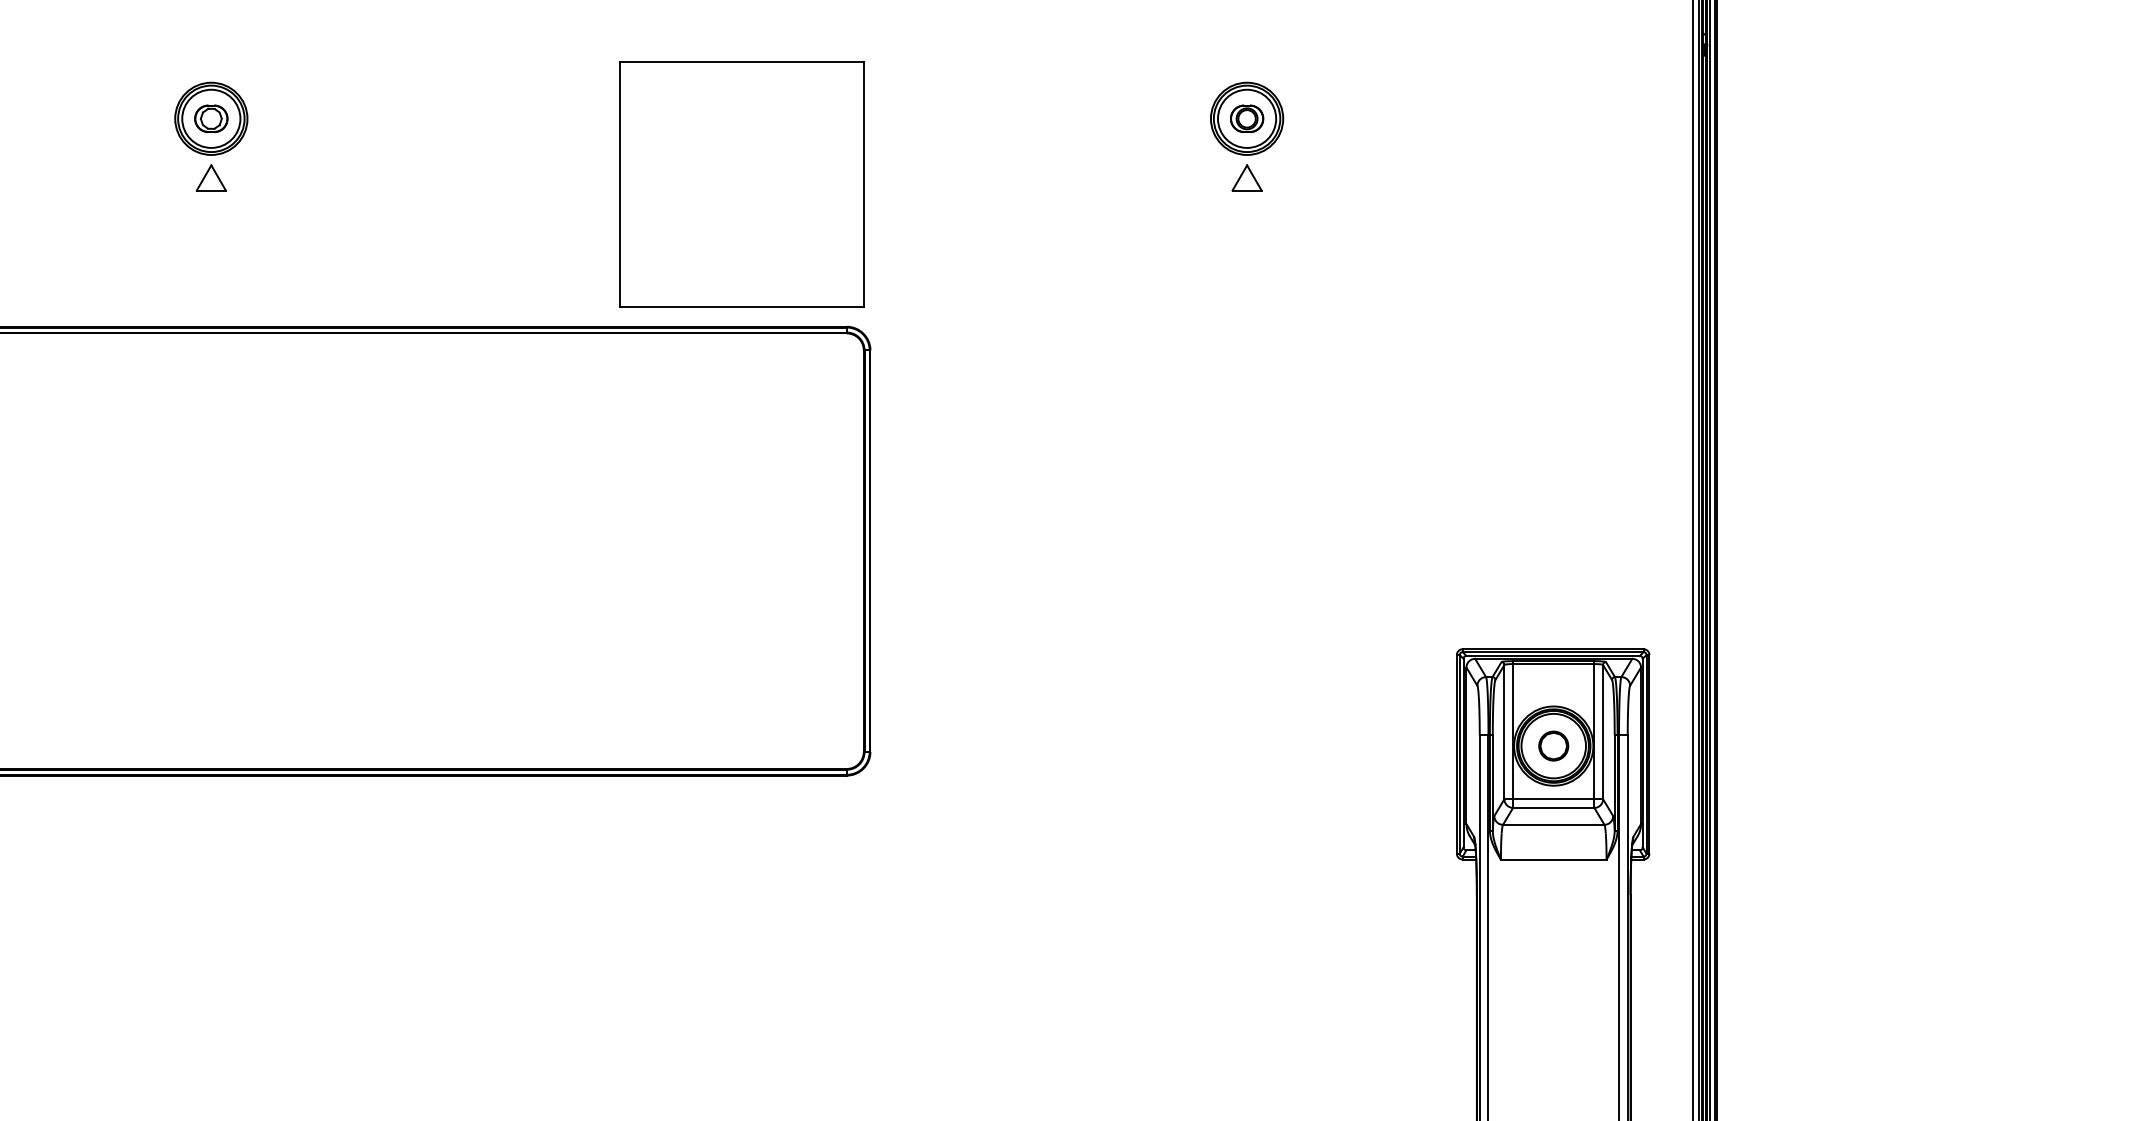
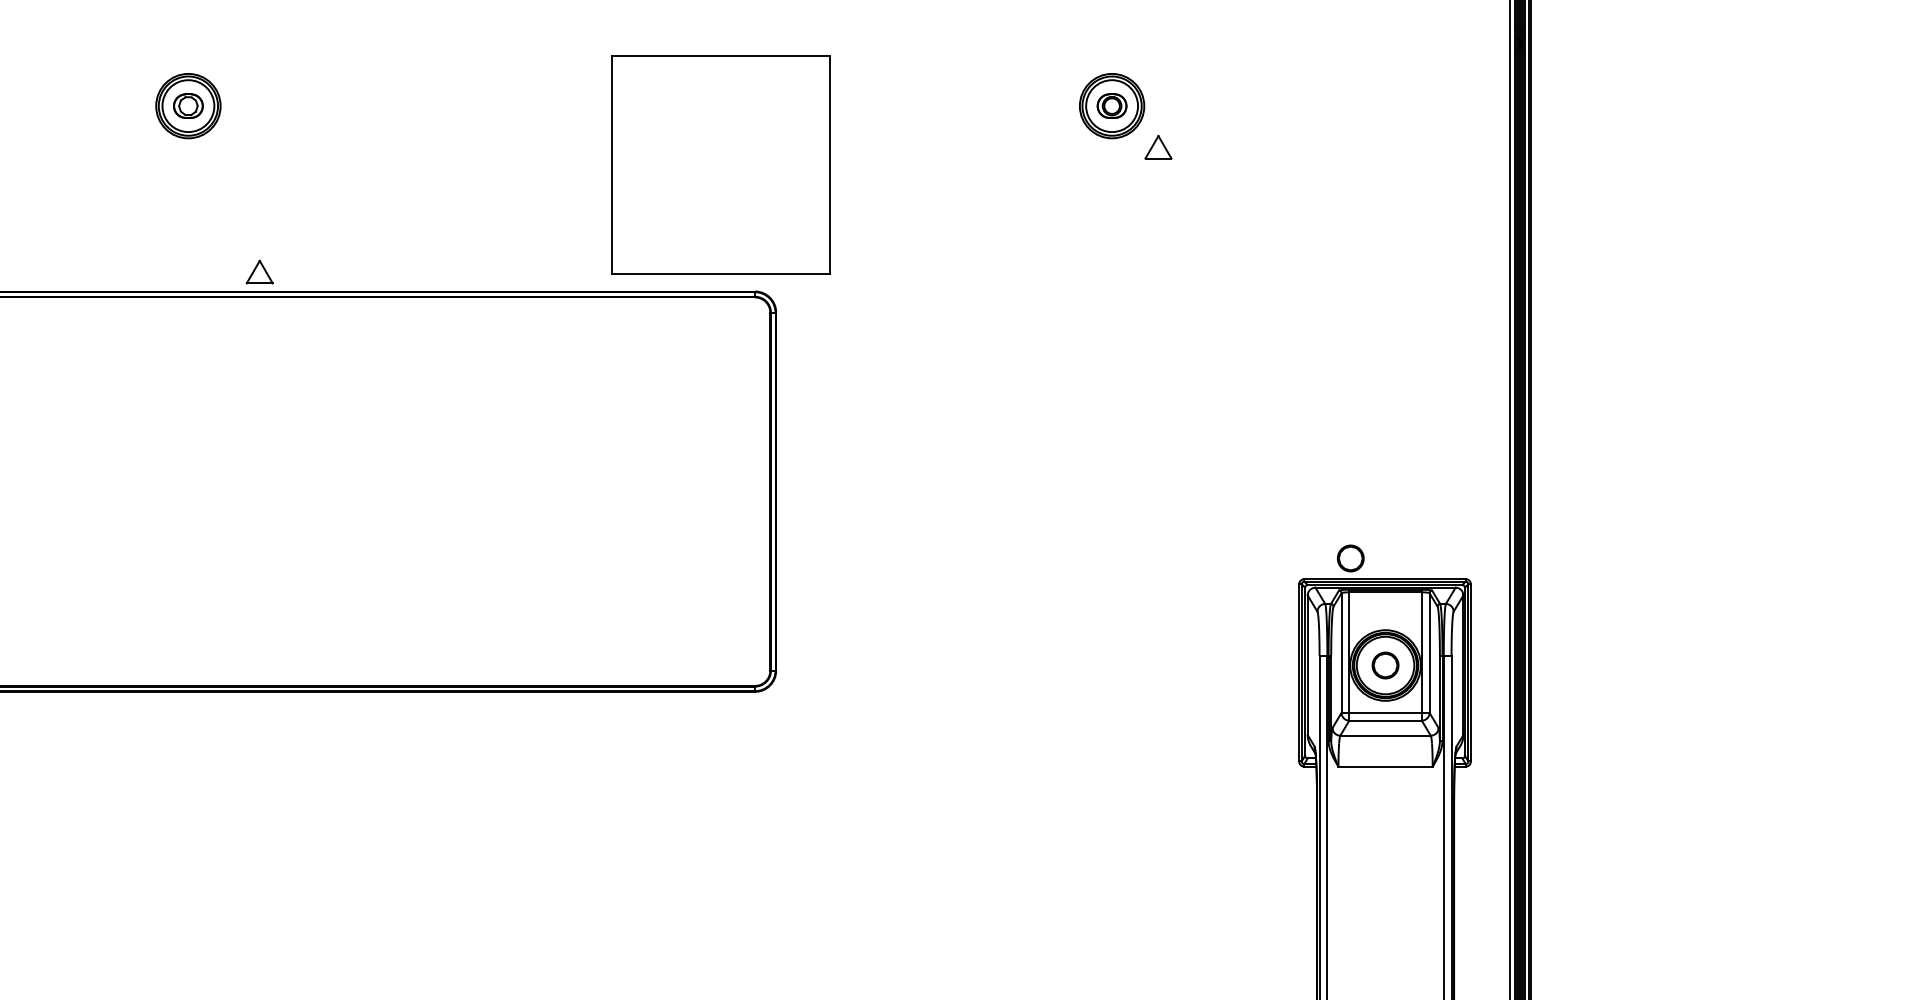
part: (210, 177) -> (259, 271), moved
part: (1246, 177) -> (1157, 146), moved
part: (741, 184) -> (720, 164), moved
part: (1514, 625) -> (1350, 557), added

